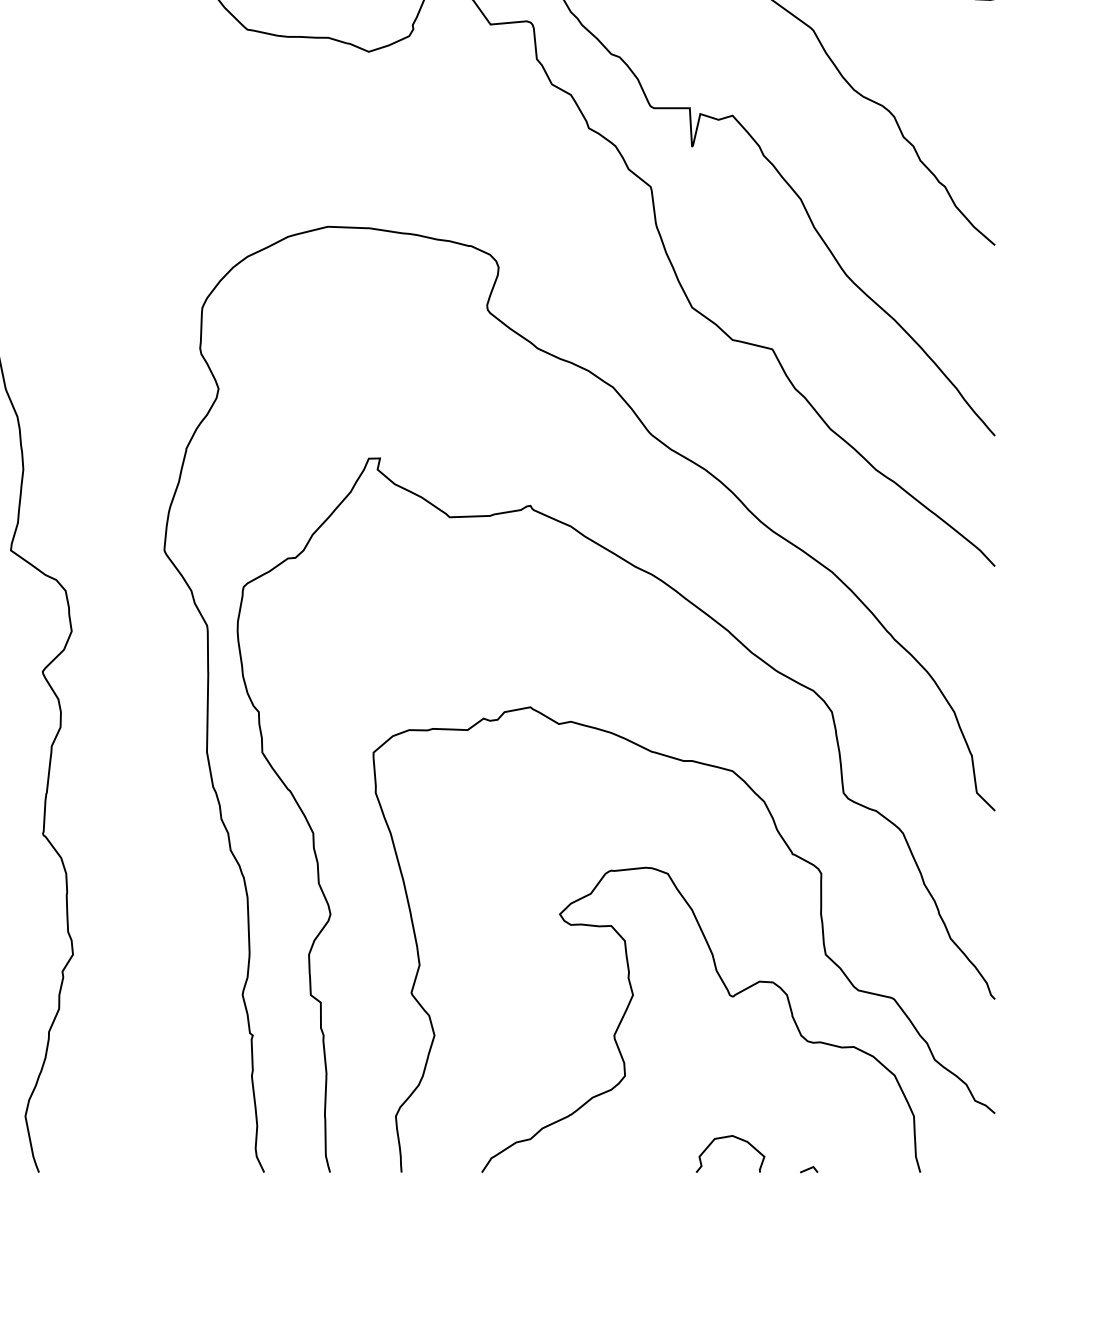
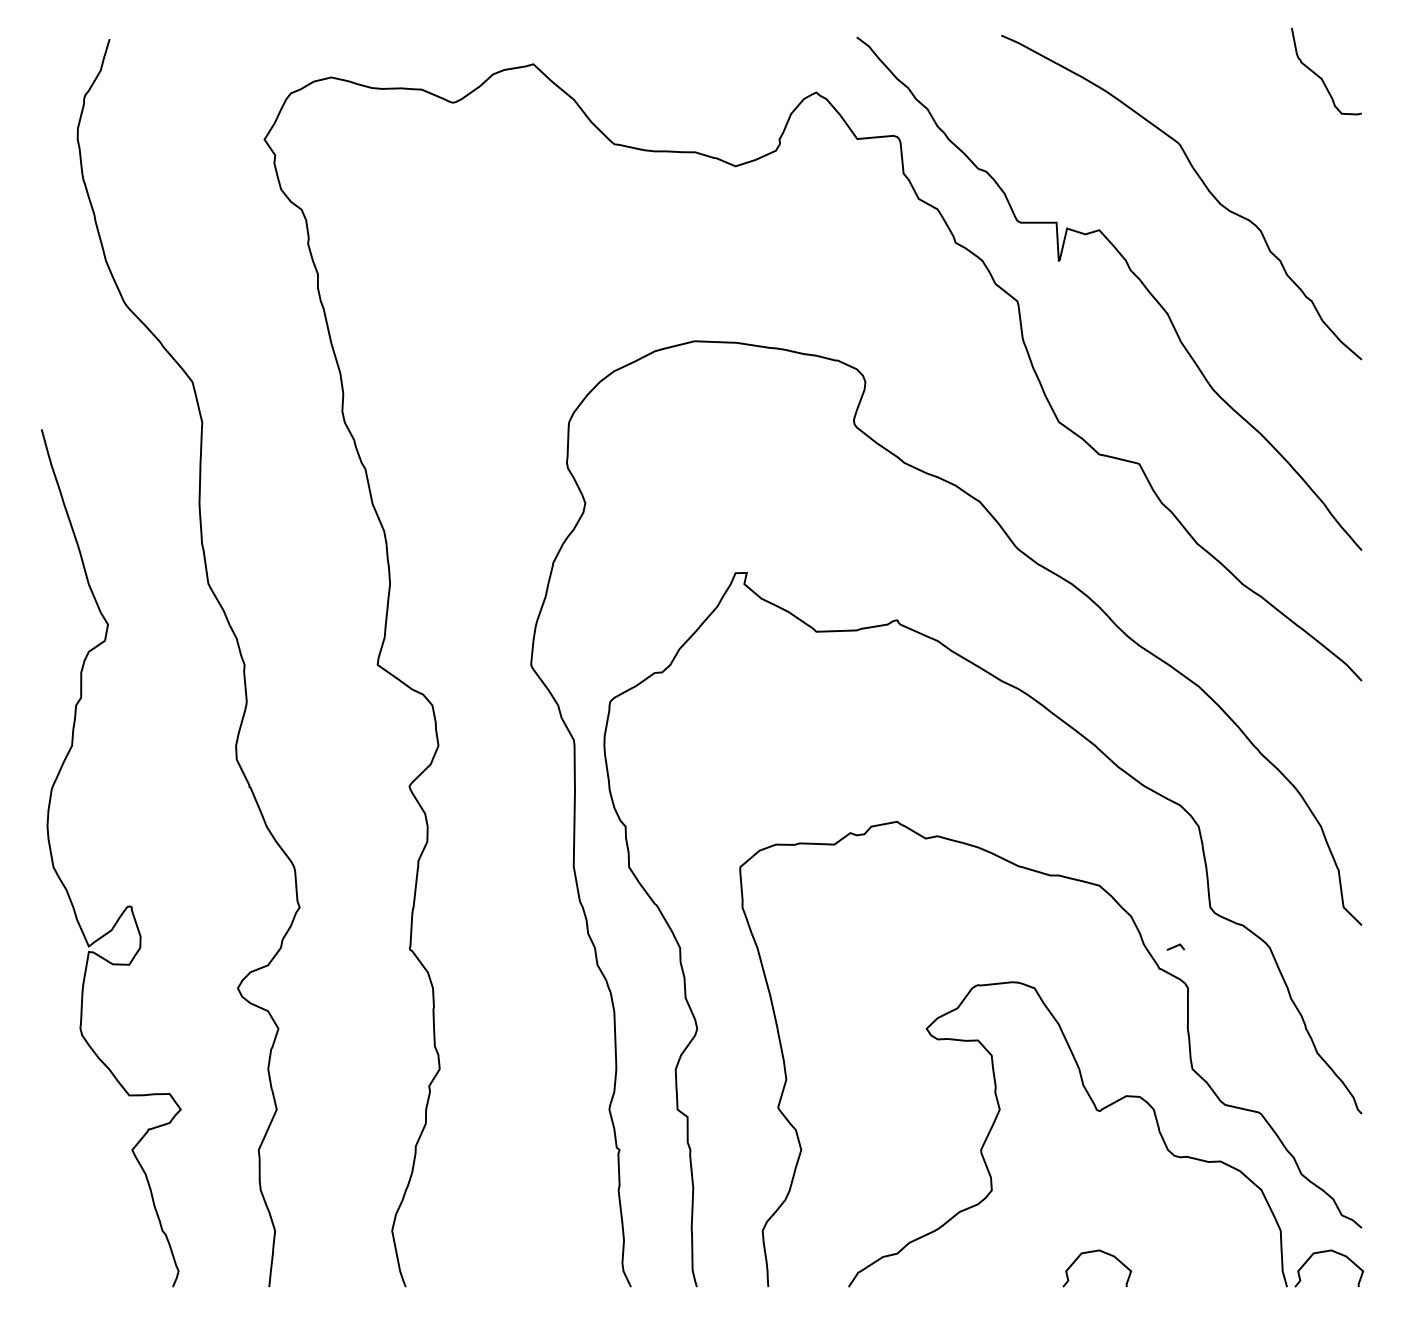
curve: (959, 1138) -> (1326, 1252), added
line: (808, 1169) -> (1175, 946), moved

